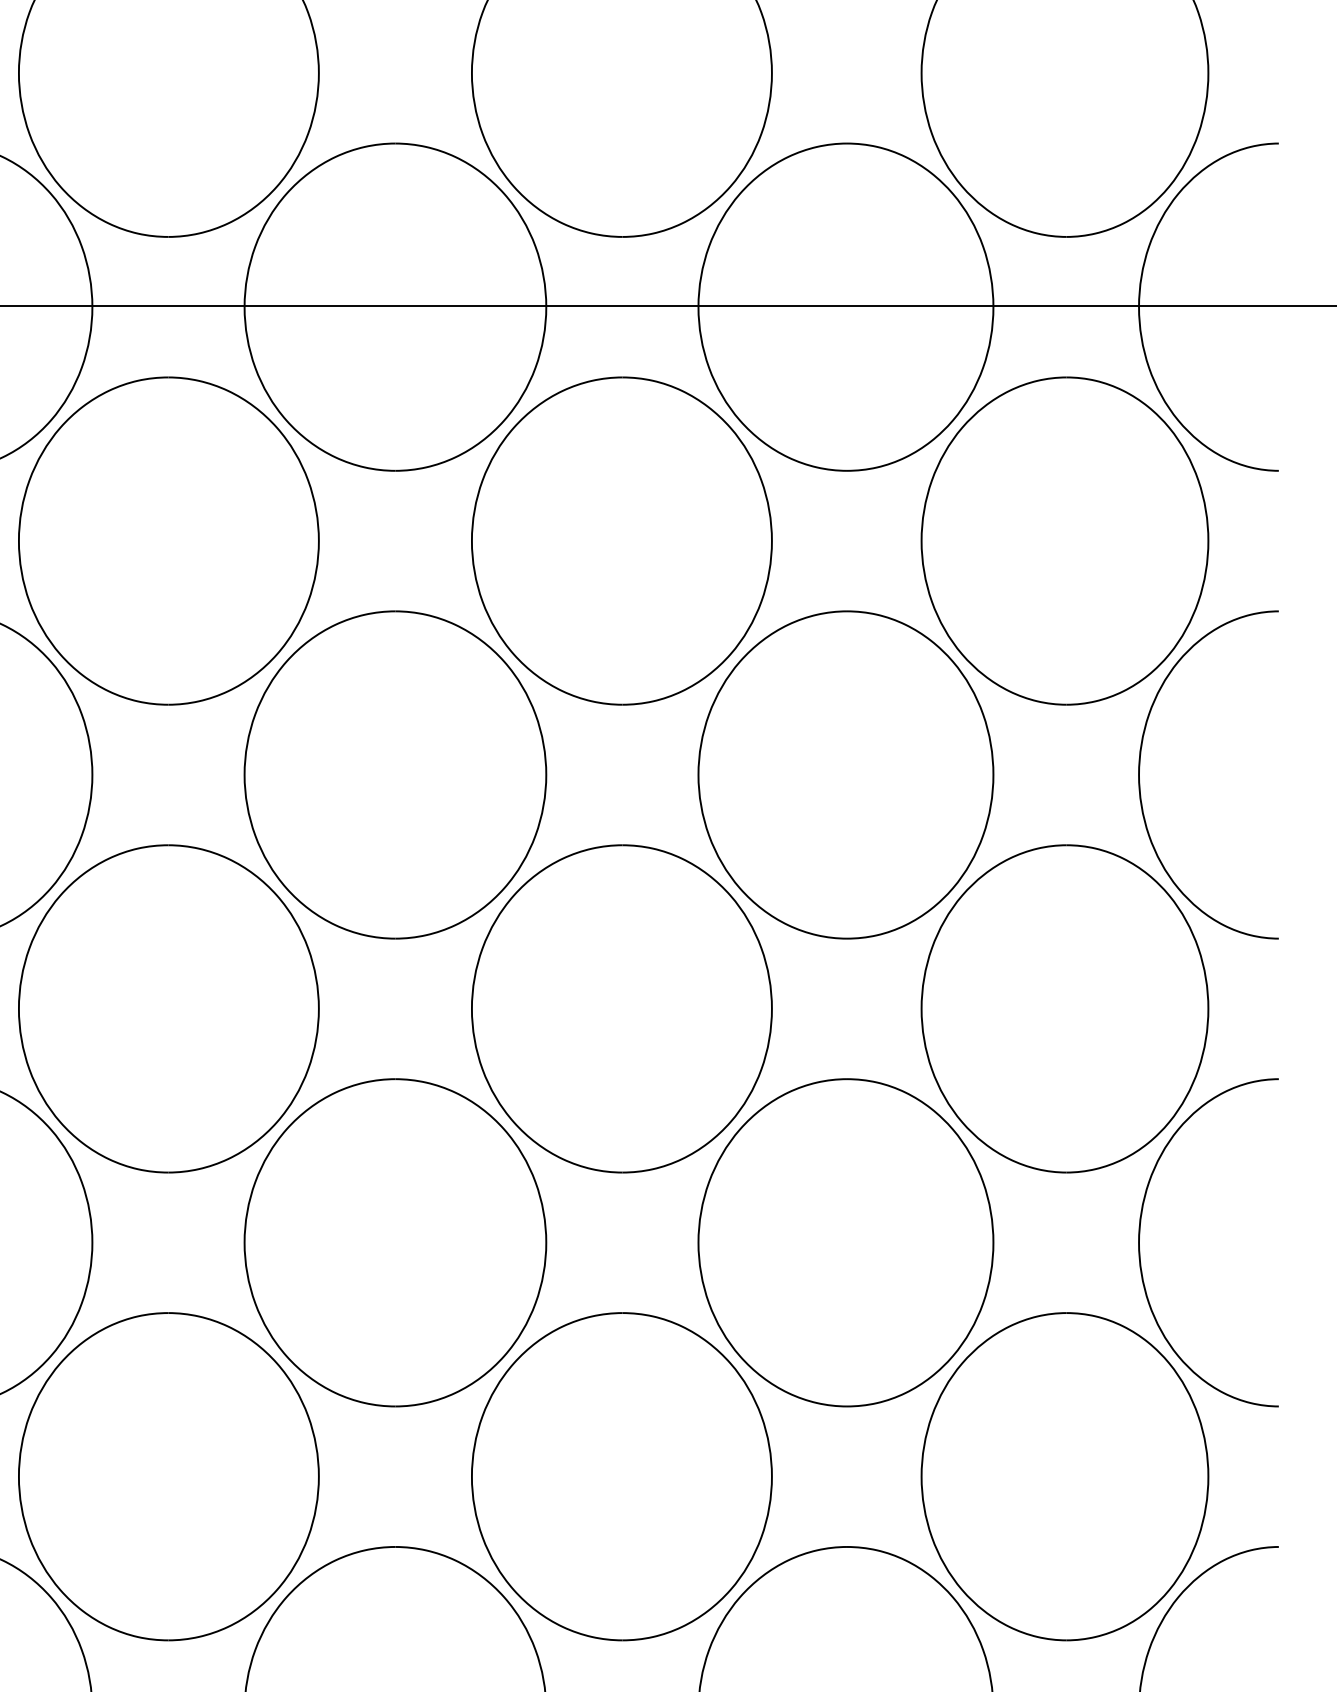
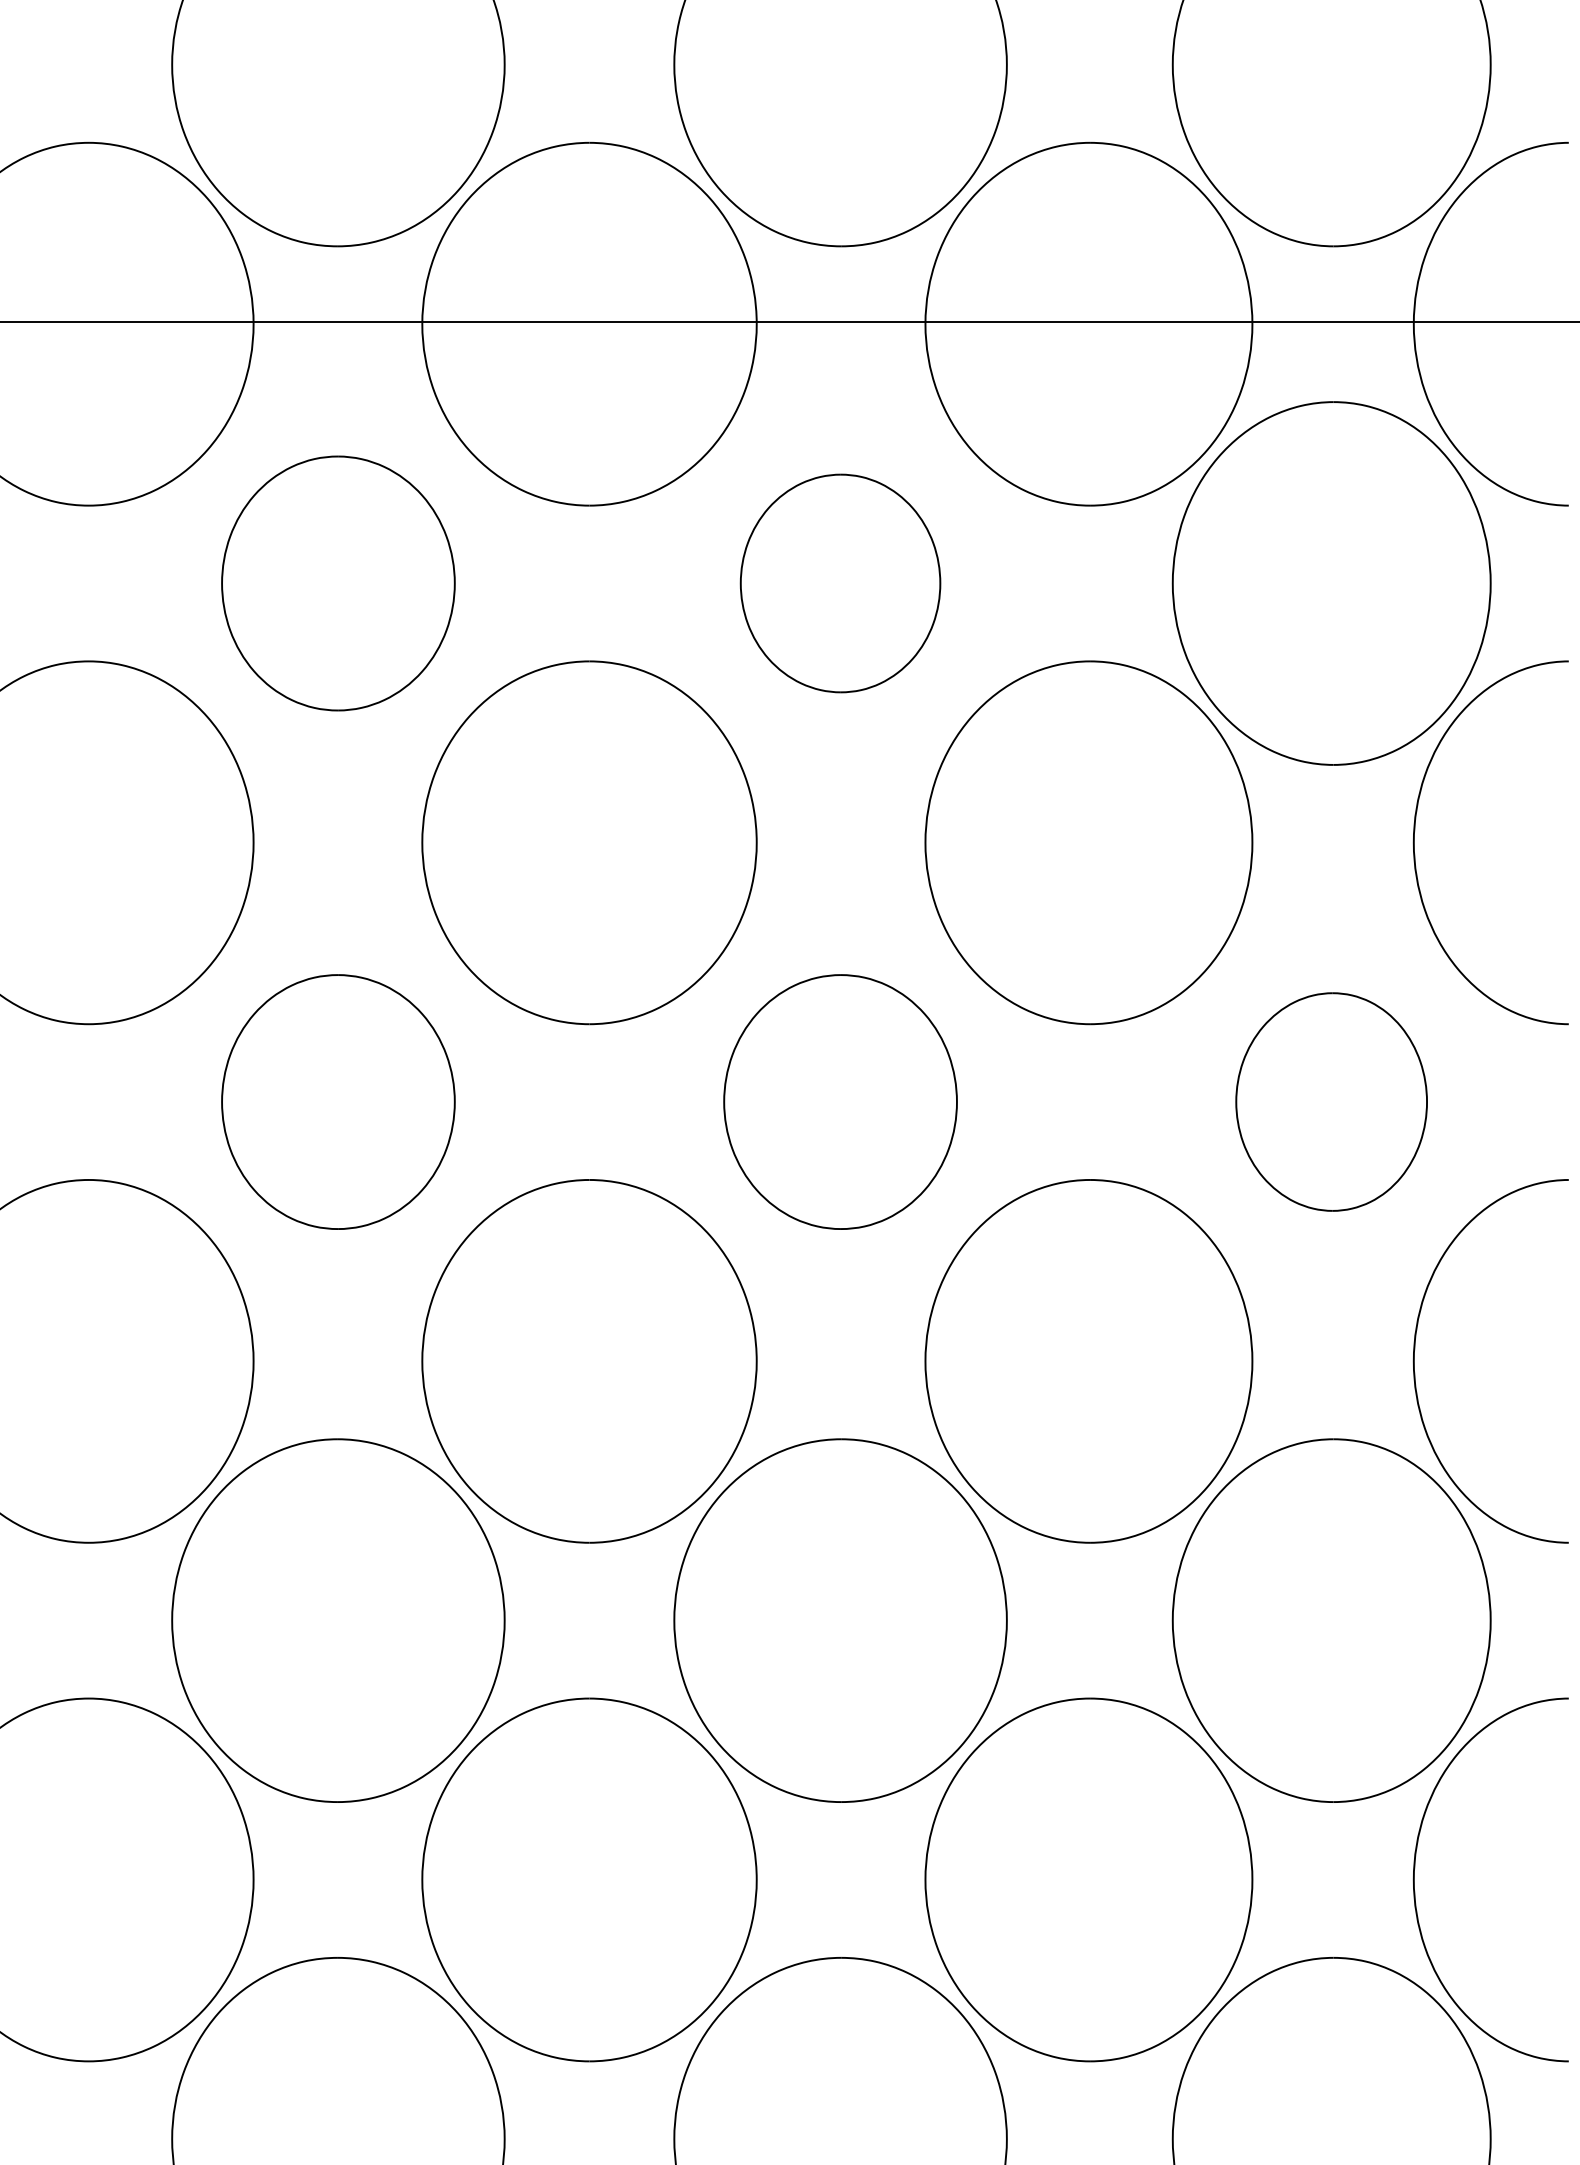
part: (168, 541) -> (338, 583), size x0.7
part: (621, 541) -> (840, 583), size x0.6
part: (168, 1008) -> (338, 1101), size x0.7
part: (621, 1008) -> (840, 1101), size x0.7
part: (1064, 1008) -> (1331, 1101), size x0.6

